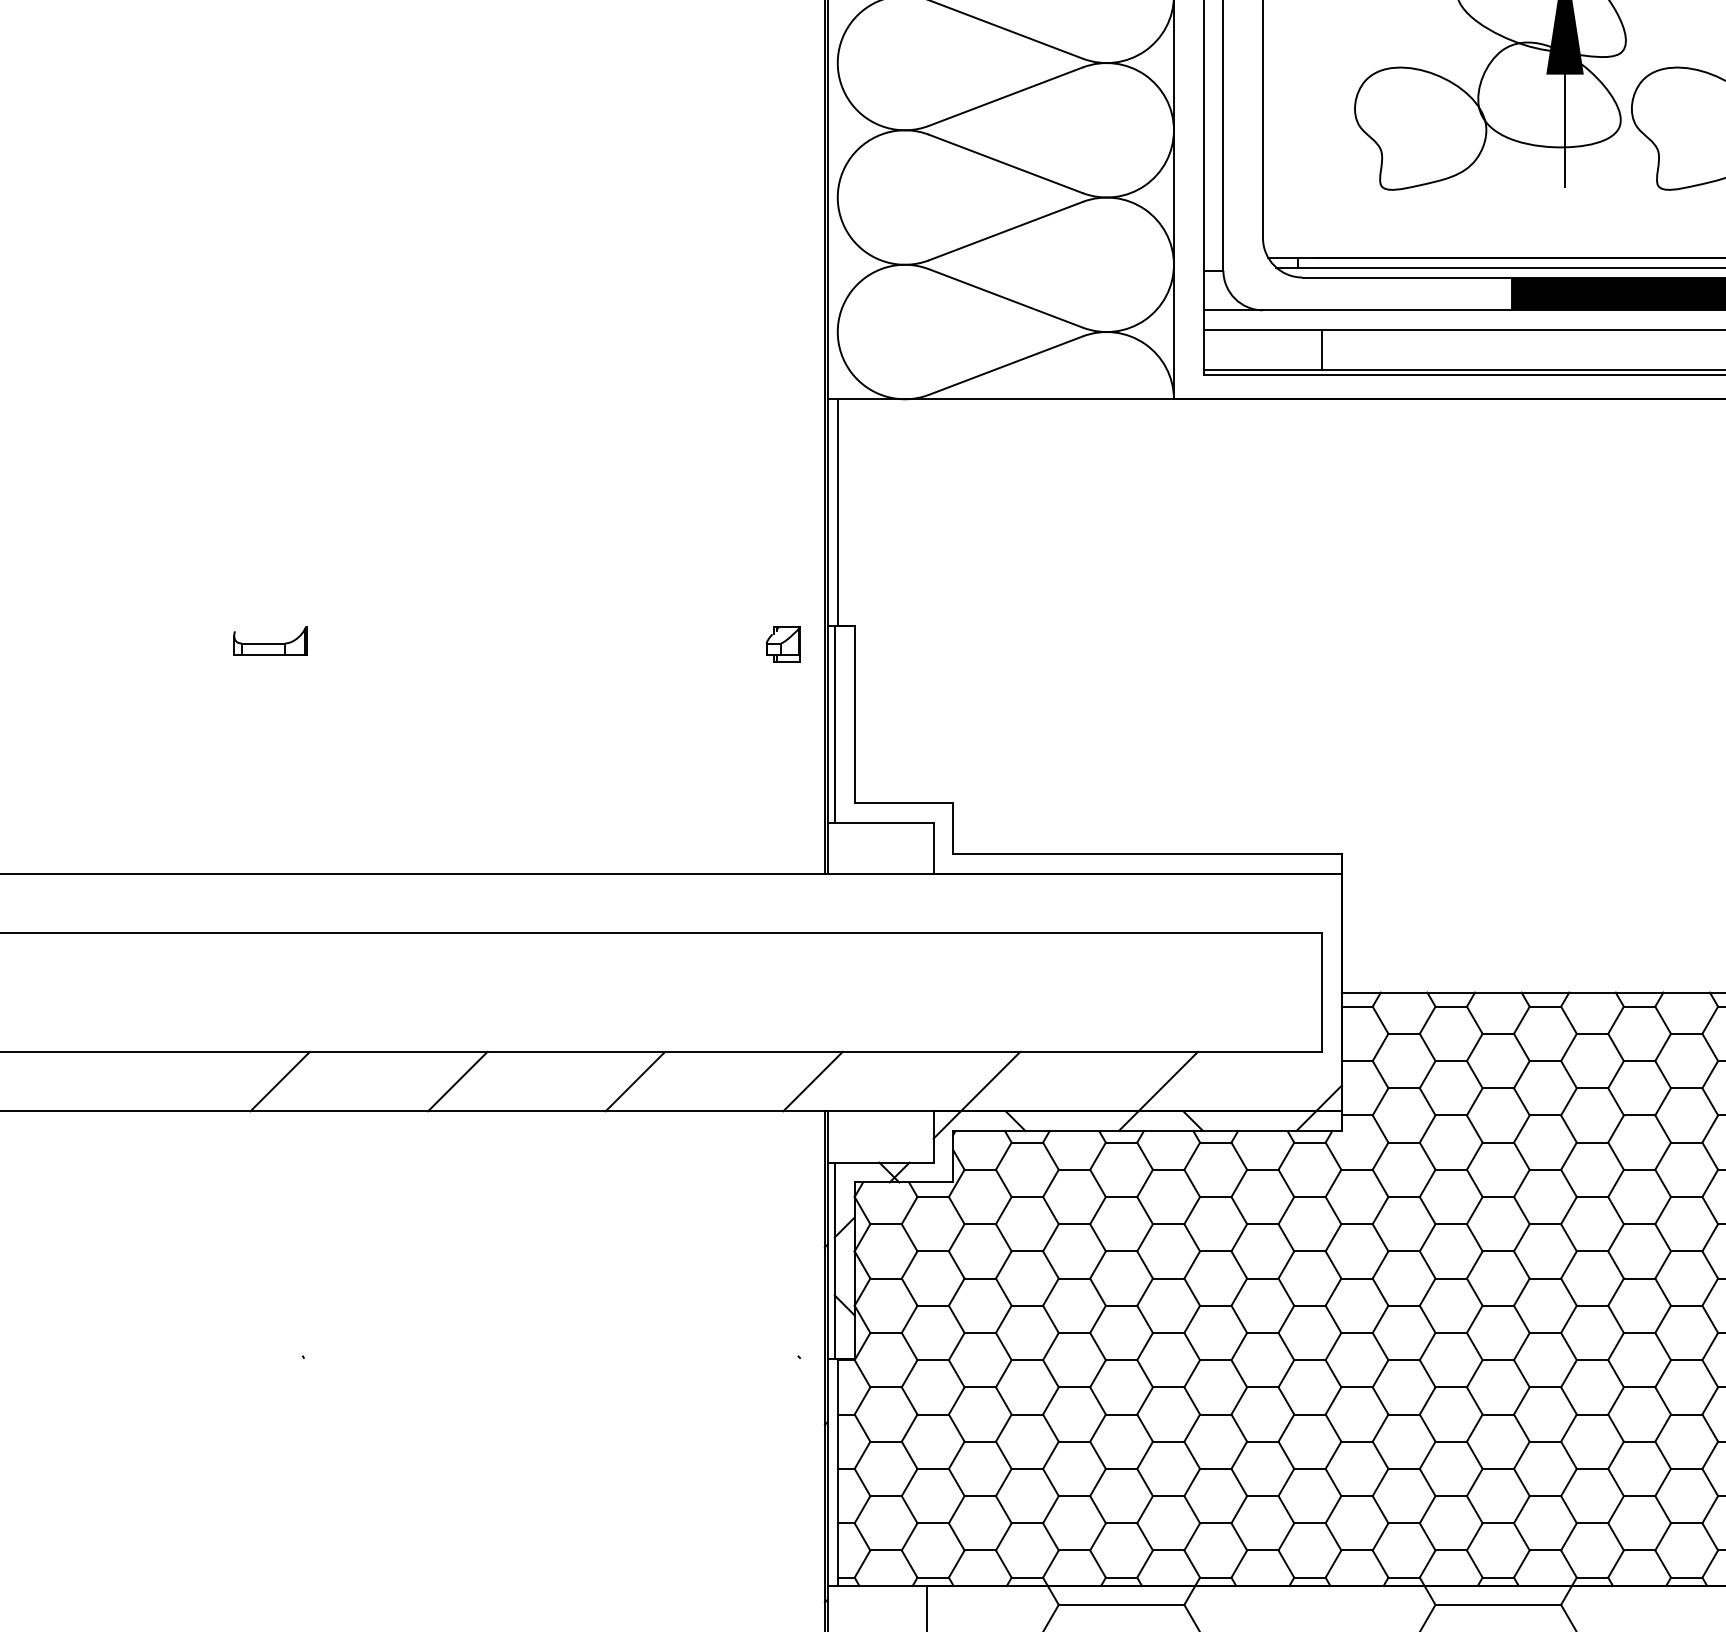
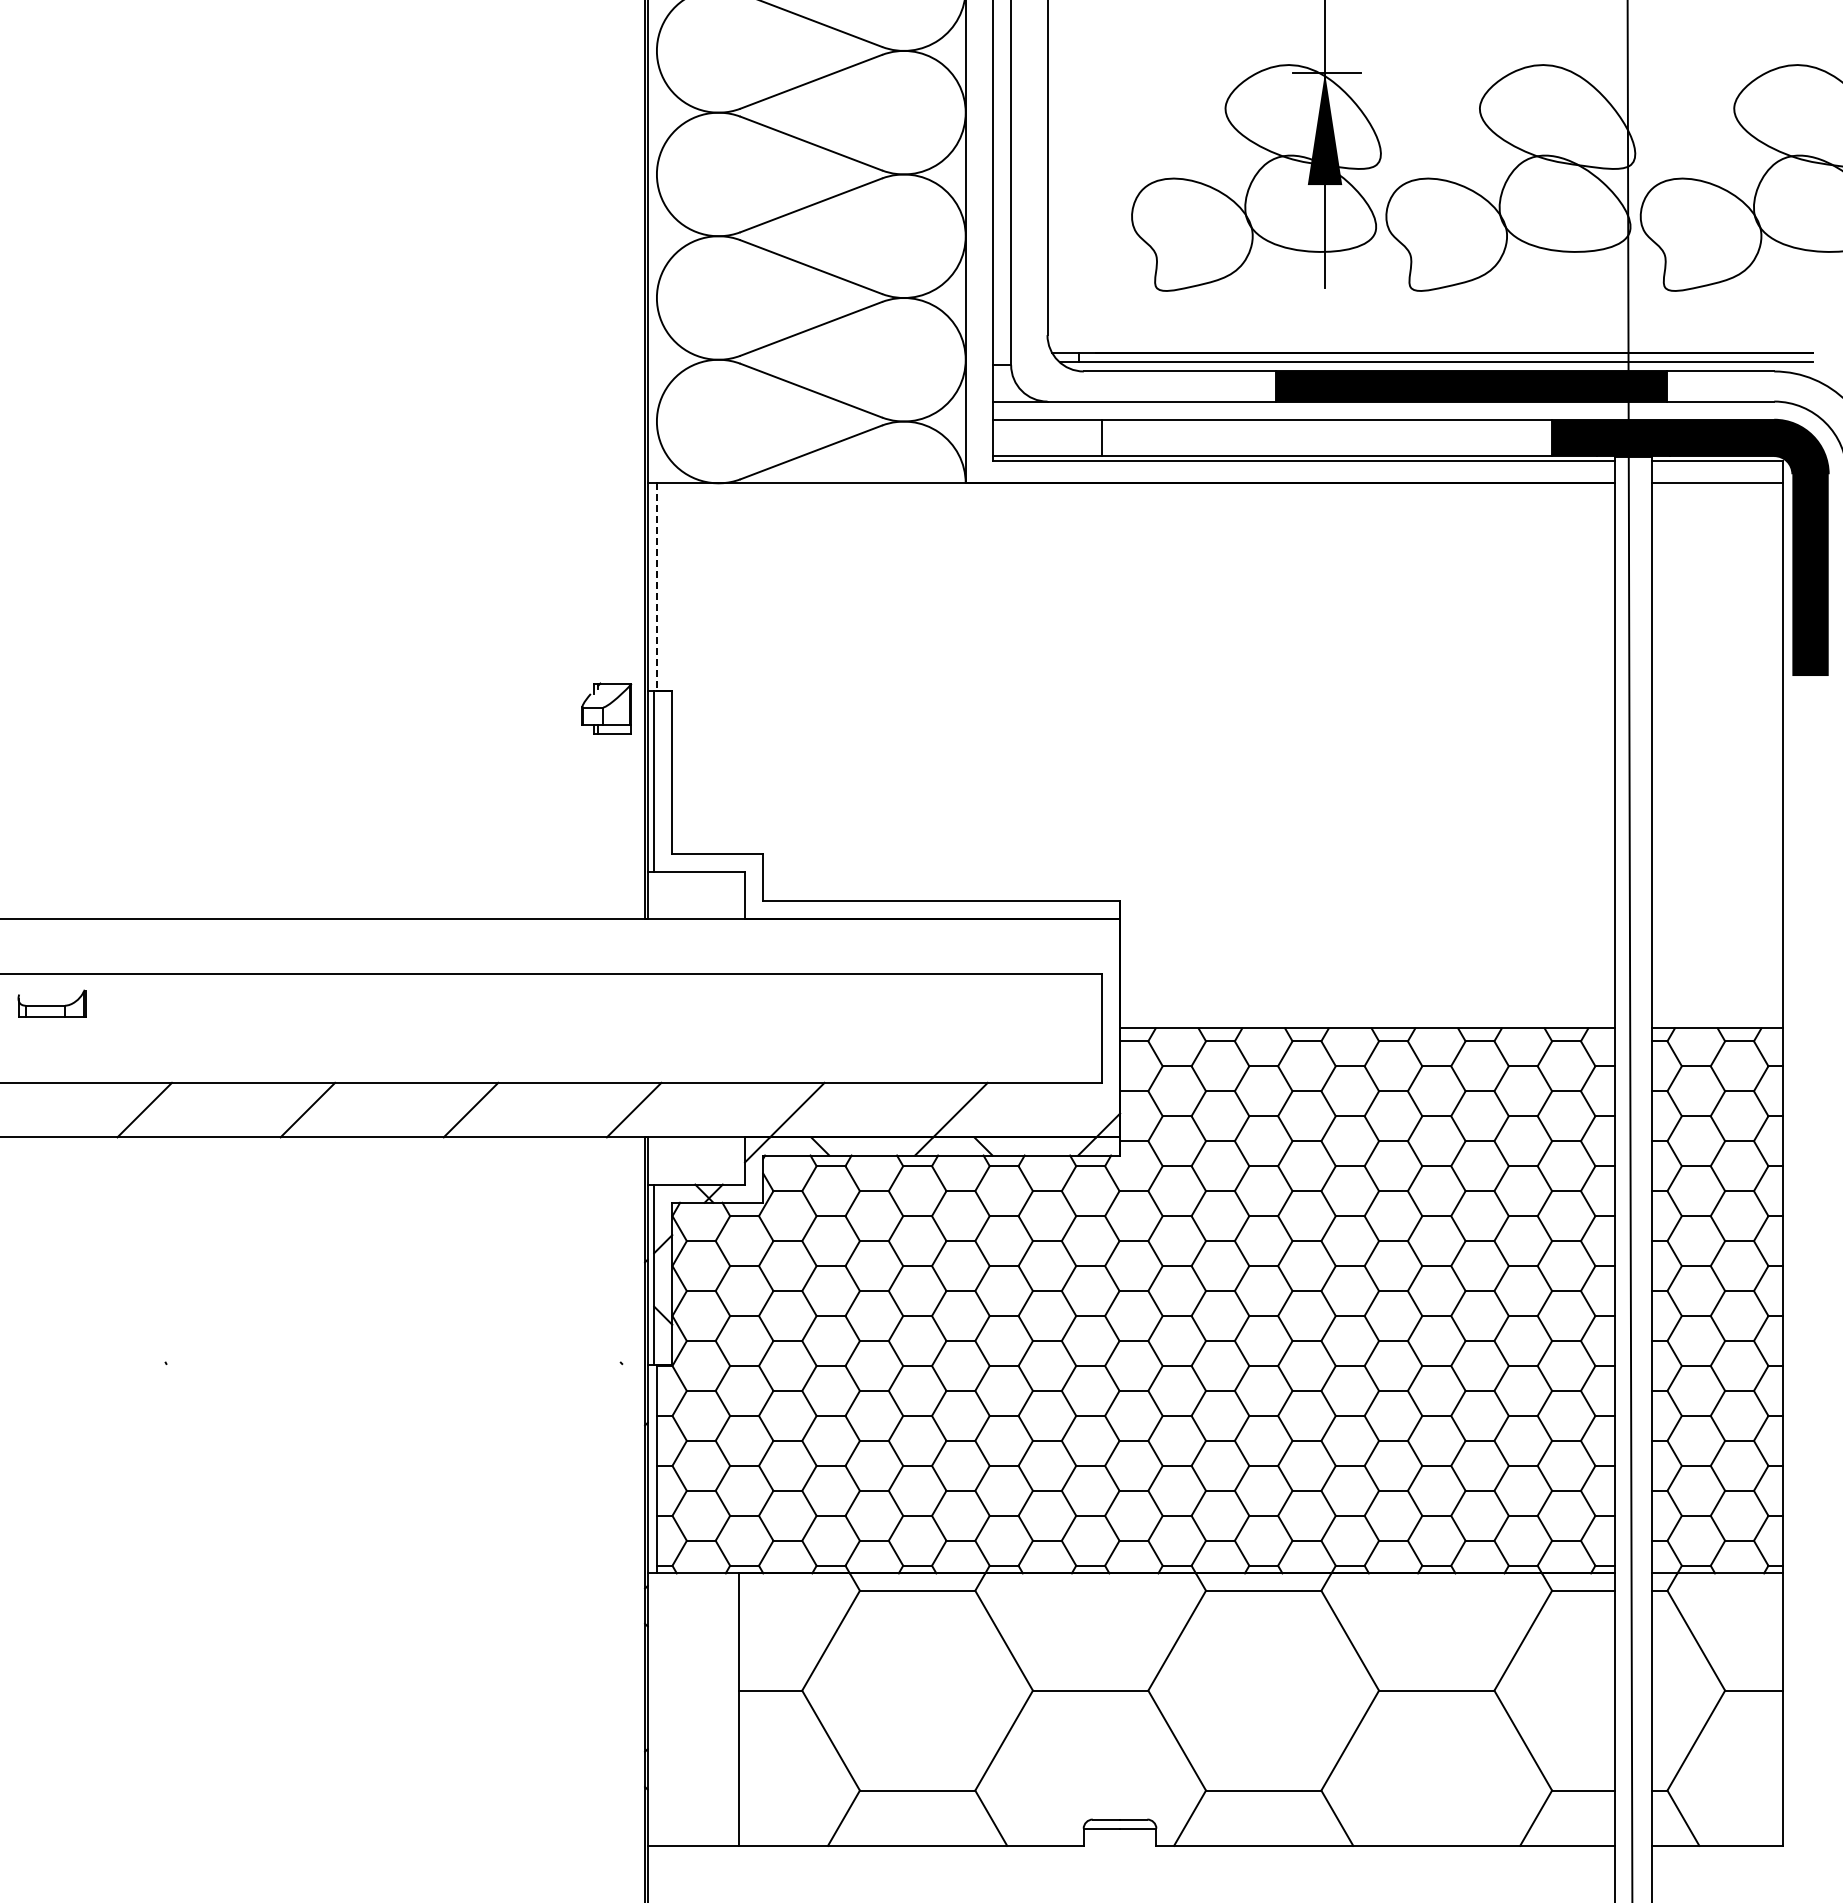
line: (837, 512) -> (656, 587), solid -> dashed
part: (270, 641) -> (51, 1003), moved
part: (782, 643) -> (606, 707), size x1.6

